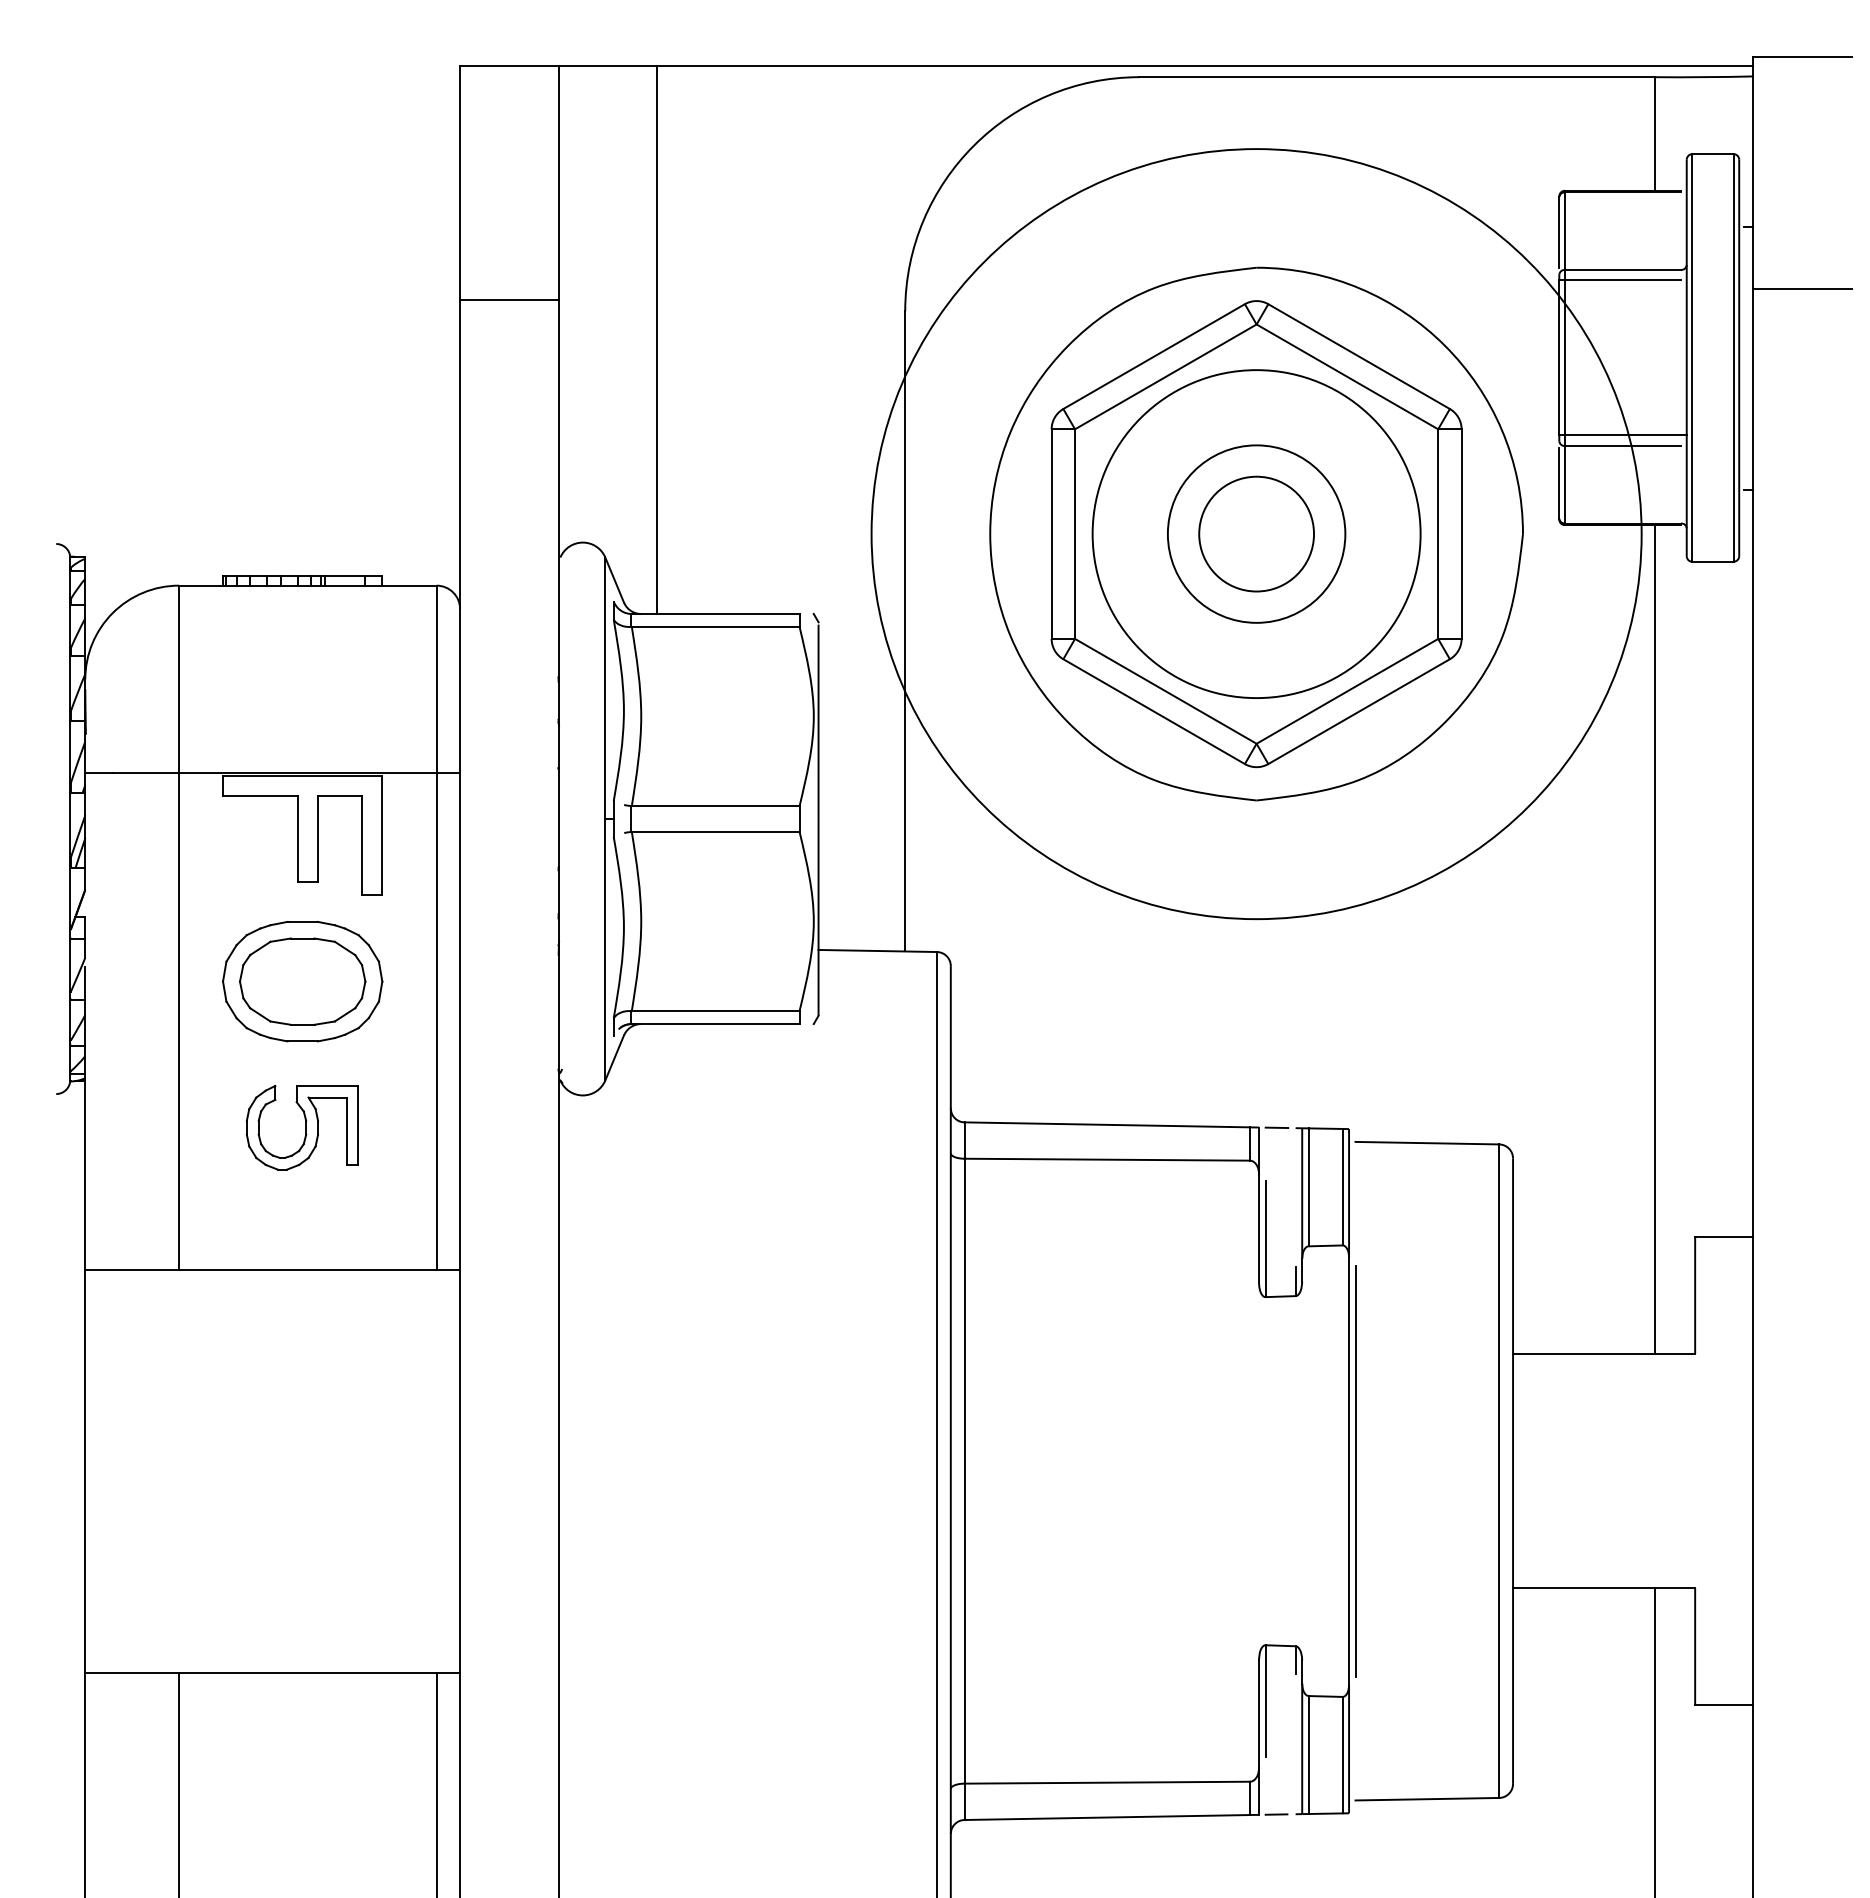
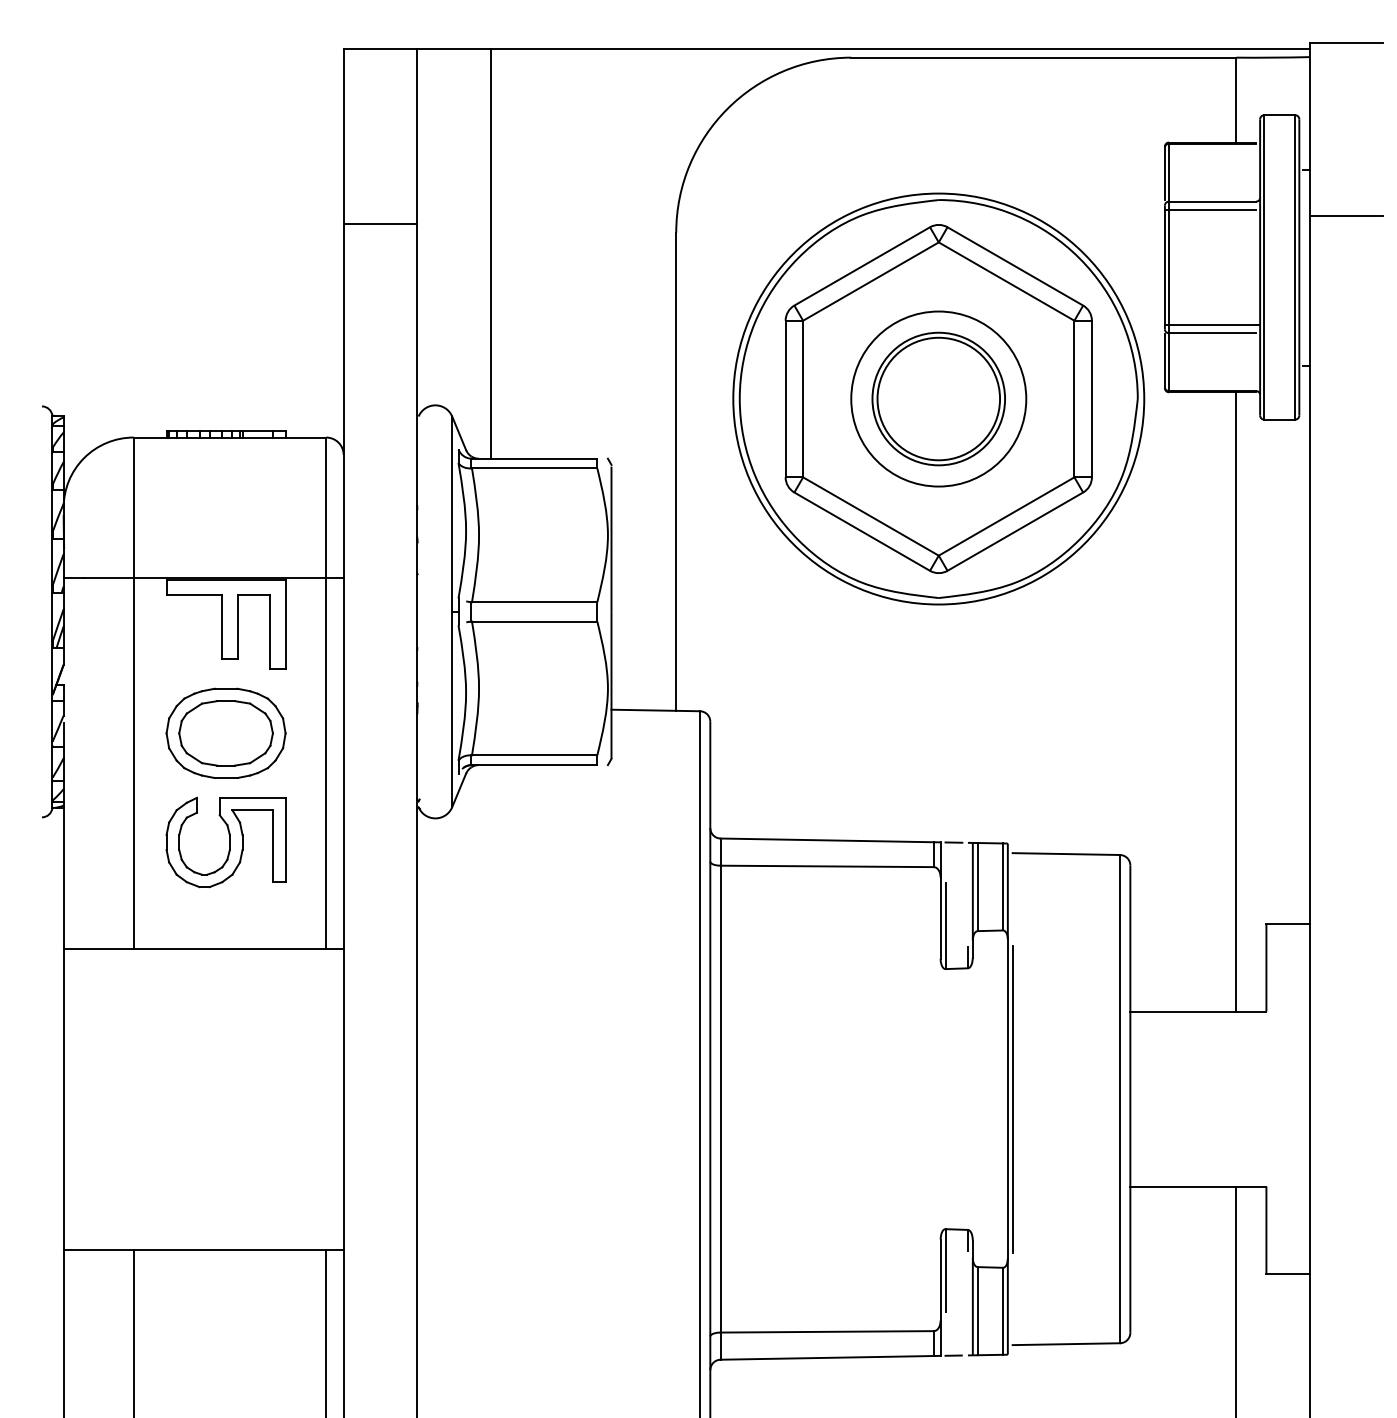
circle: (1256, 534) -> (938, 399), size x0.71
circle: (1256, 534) -> (938, 399), size x0.71
circle: (1256, 534) -> (938, 399), size x1.43
part: (302, 1127) -> (225, 842), size x1.43

